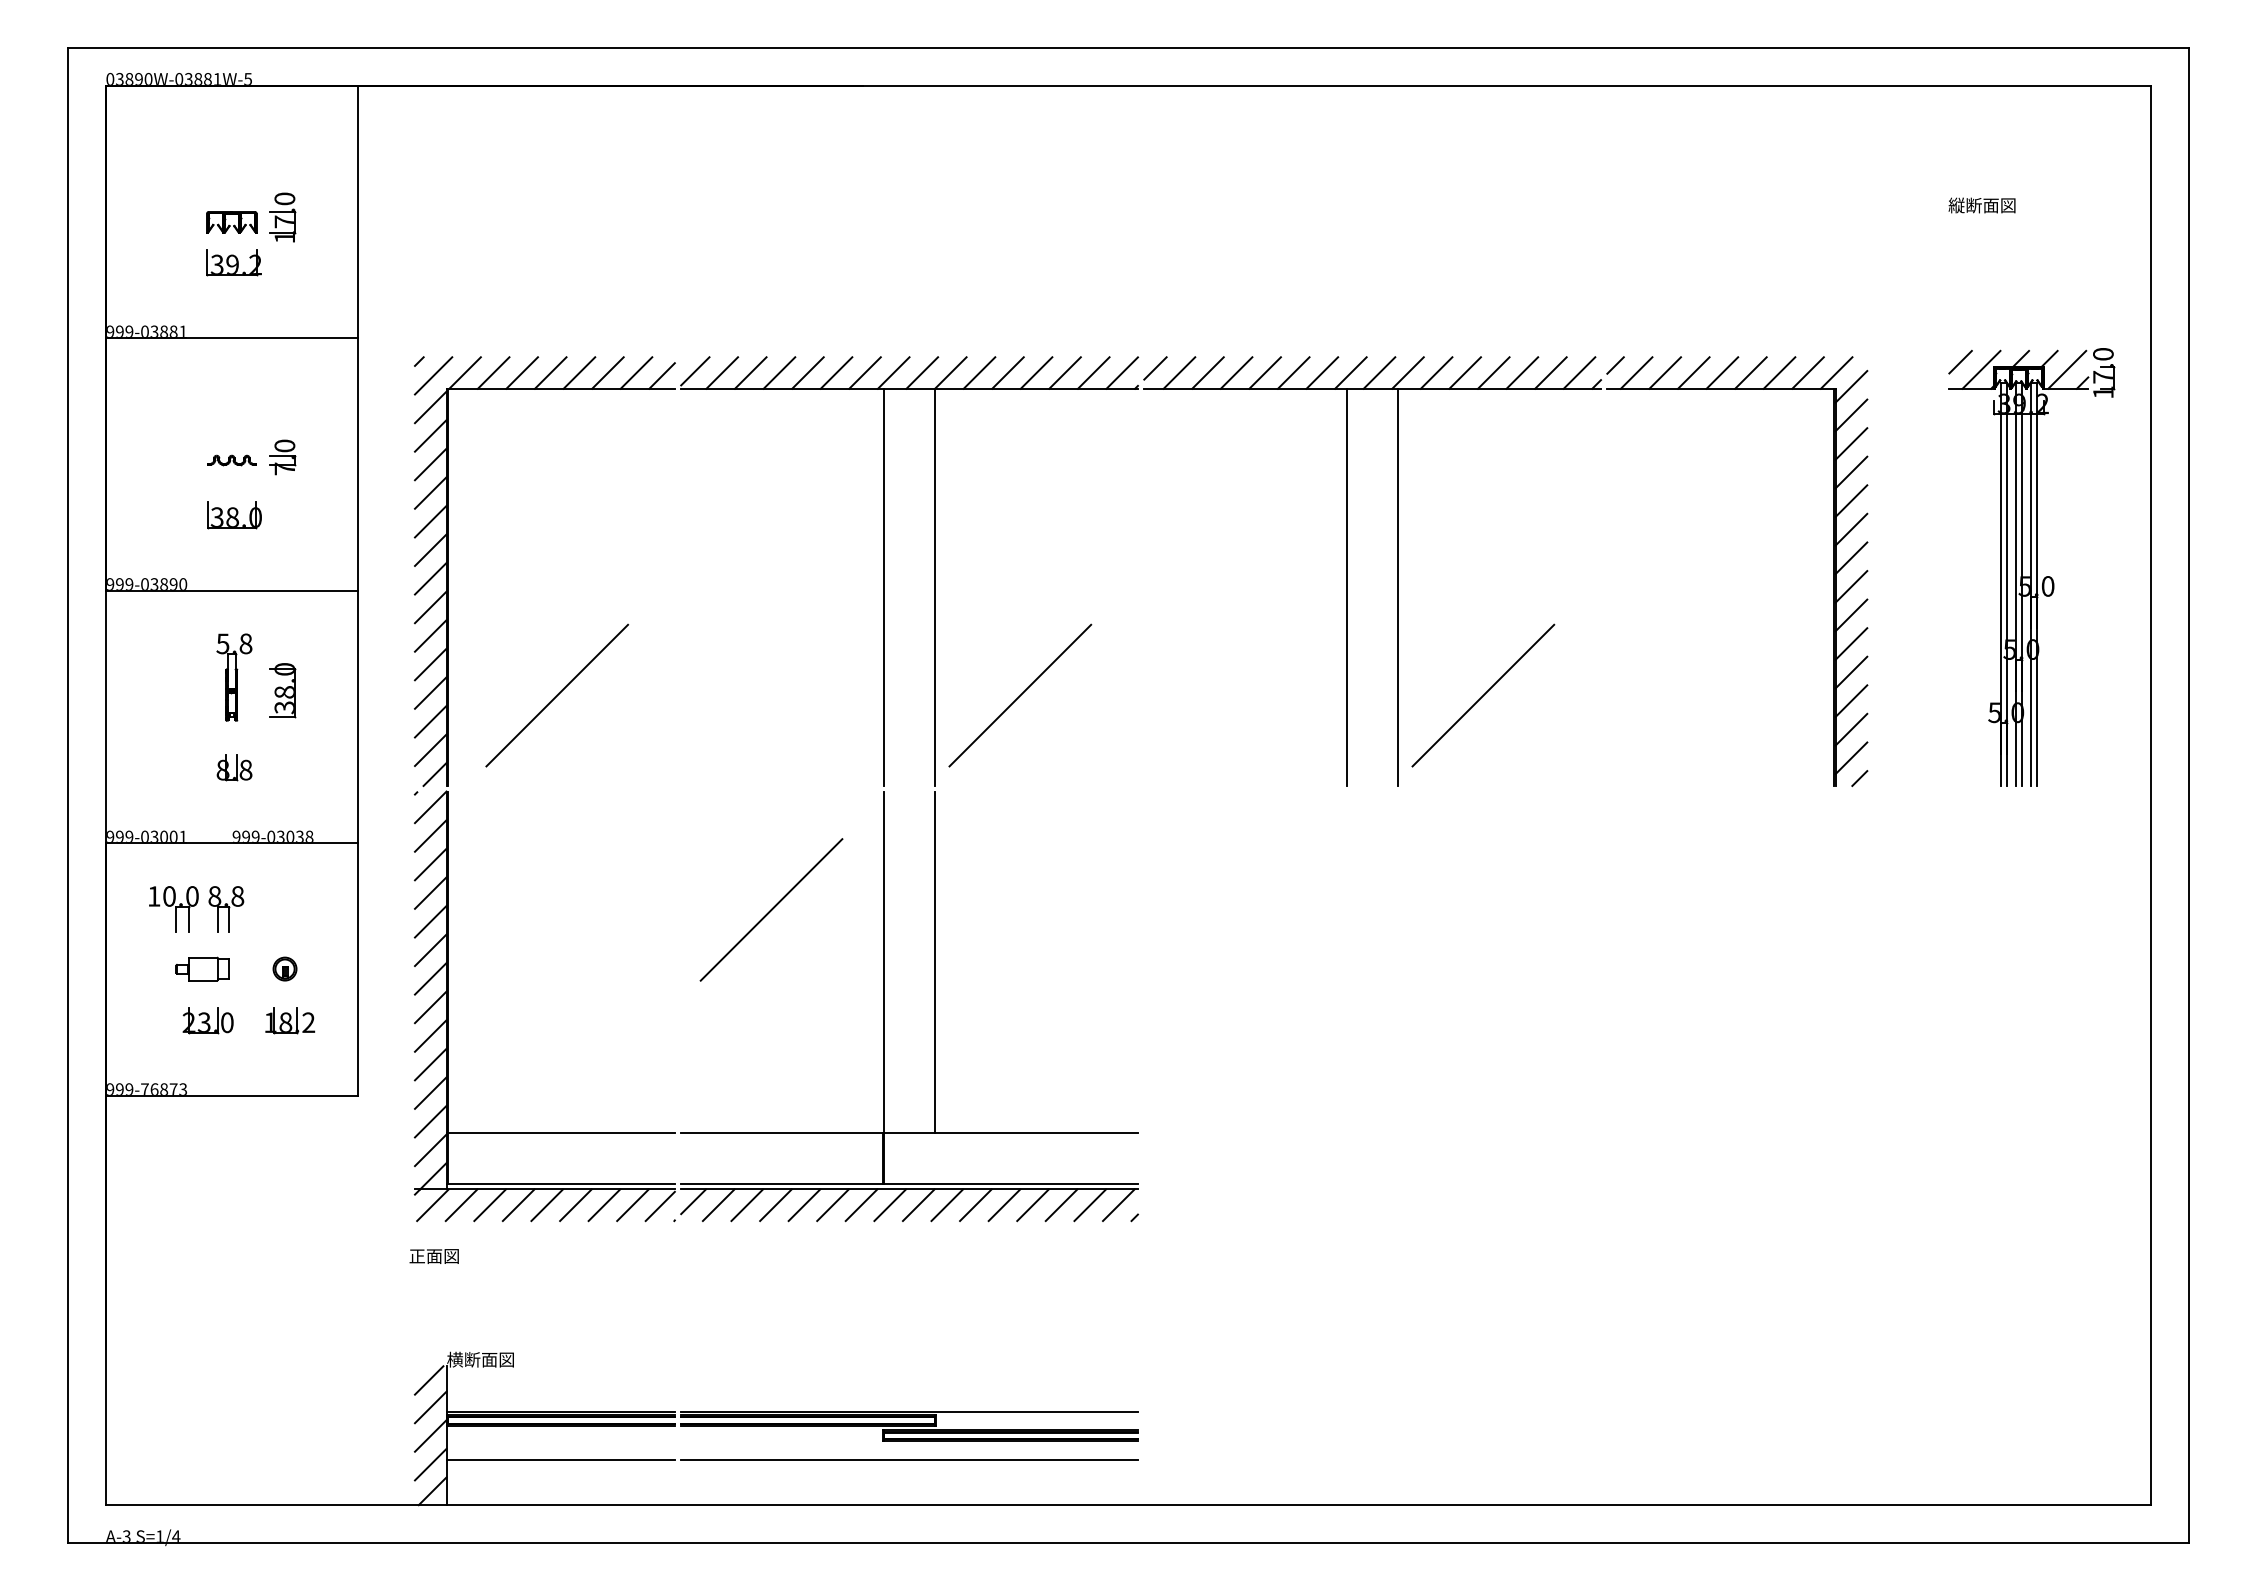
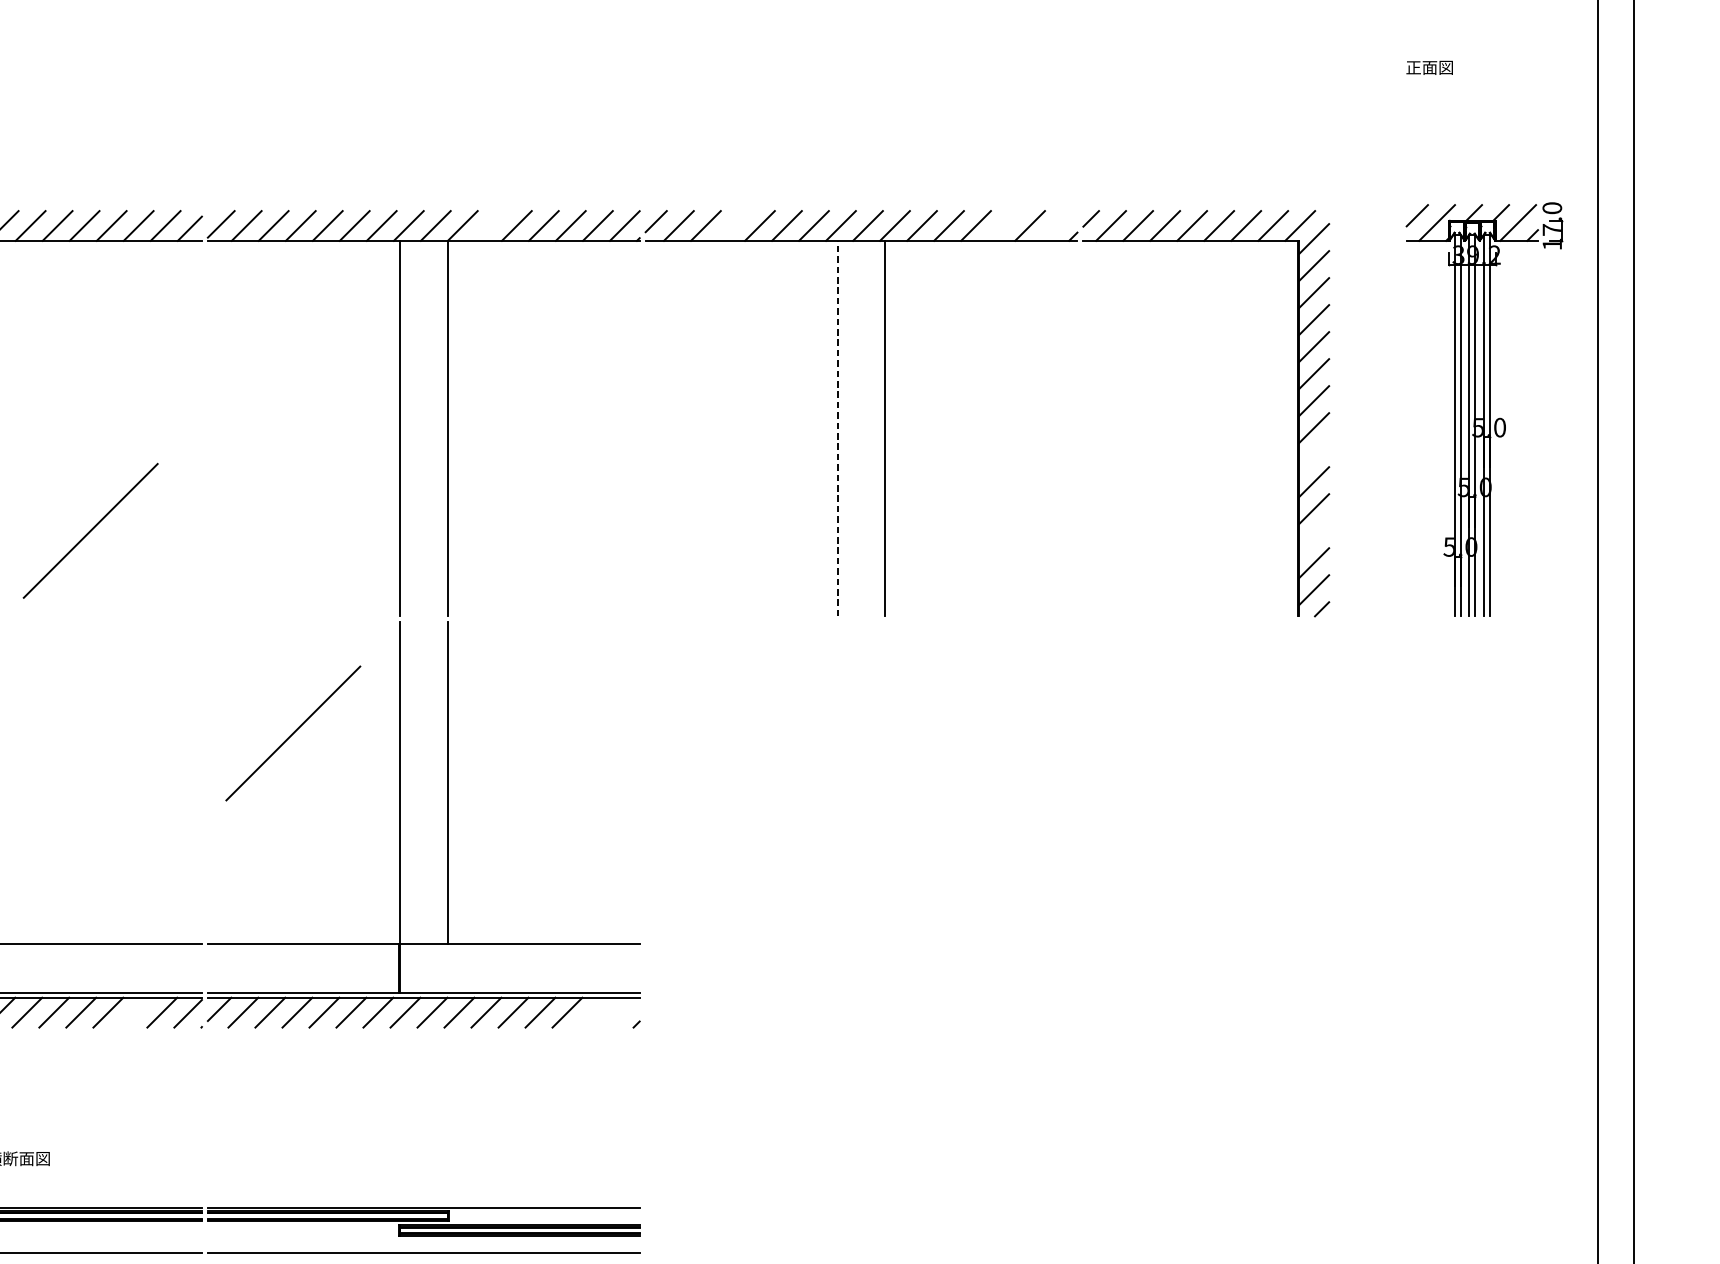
text: (1981, 205) -> (1437, 67), 縦断面図 -> 正面図
line: (979, 372) -> (489, 225), removed
line: (1236, 372) -> (732, 225), removed
line: (1522, 372) -> (1003, 225), removed
line: (1579, 372) -> (1057, 225), removed
line: (1347, 587) -> (837, 428), solid -> dashed
line: (1851, 615) -> (1314, 455), removed
line: (1020, 695) -> (528, 530), removed
line: (1483, 695) -> (966, 530), removed
line: (1851, 700) -> (1314, 535), removed
line: (604, 1205) -> (135, 1012), removed
line: (1090, 1205) -> (594, 1012), removed
line: (1118, 1205) -> (621, 1012), removed

